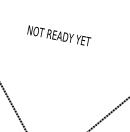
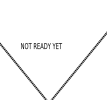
text: (58, 36) -> (41, 46), moved

